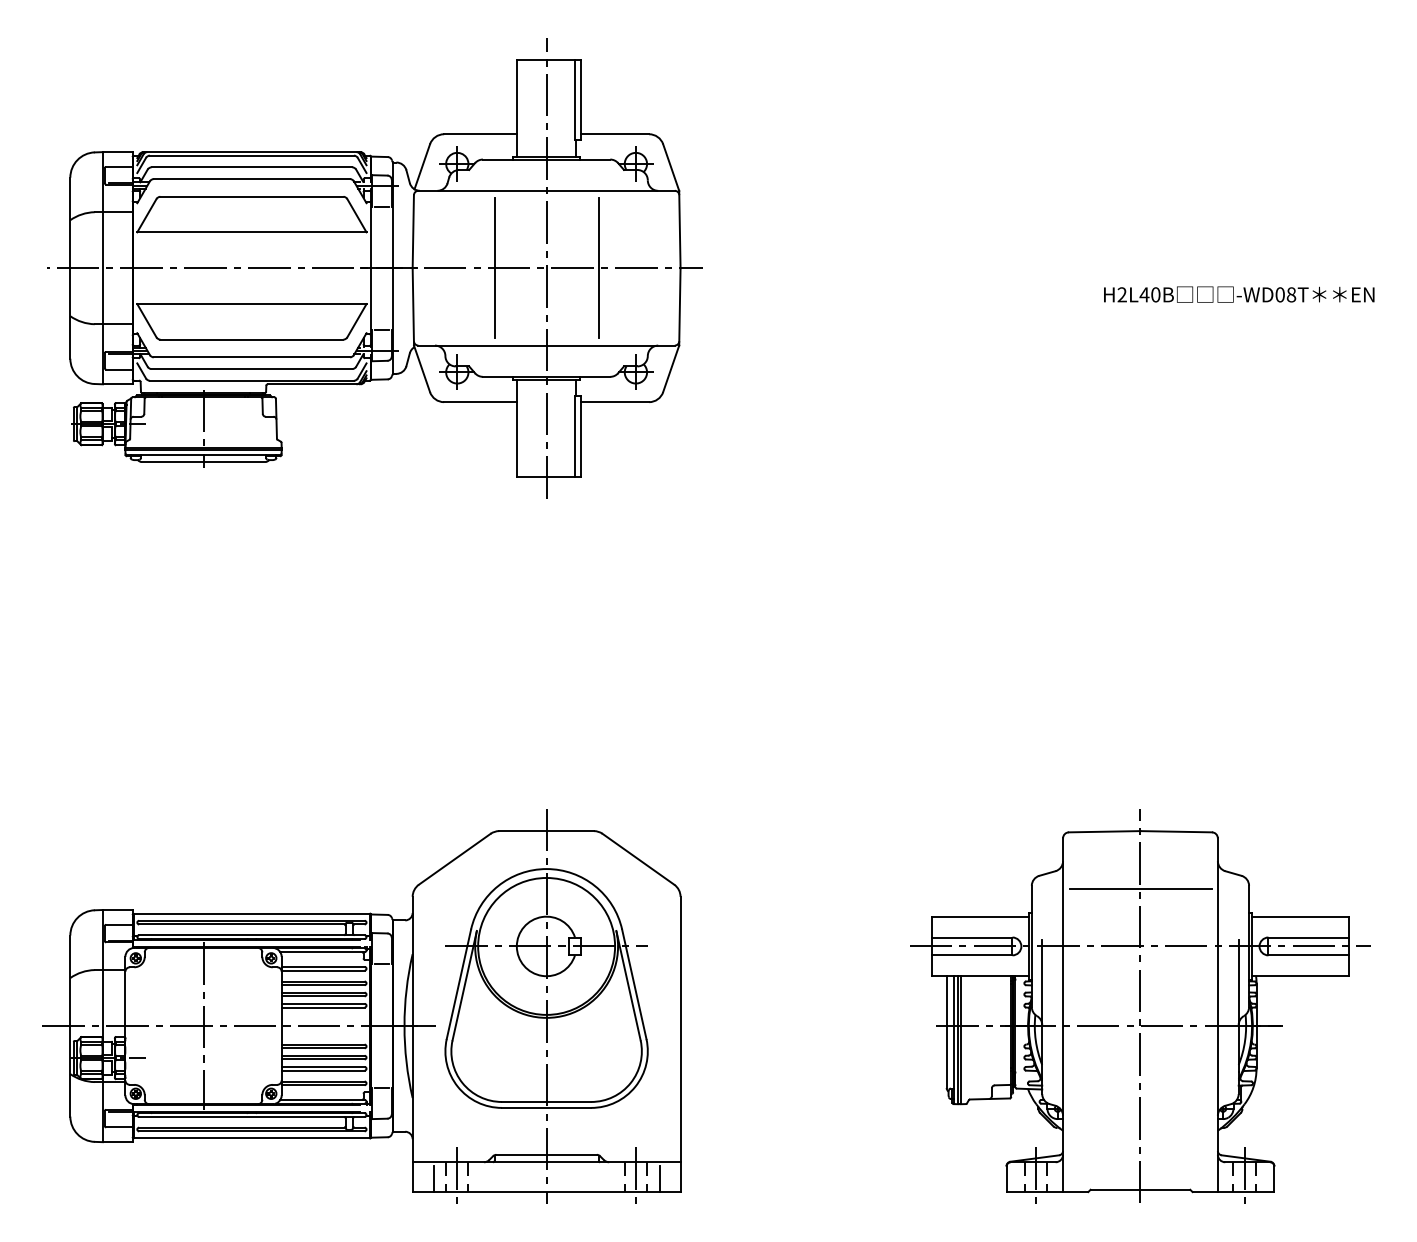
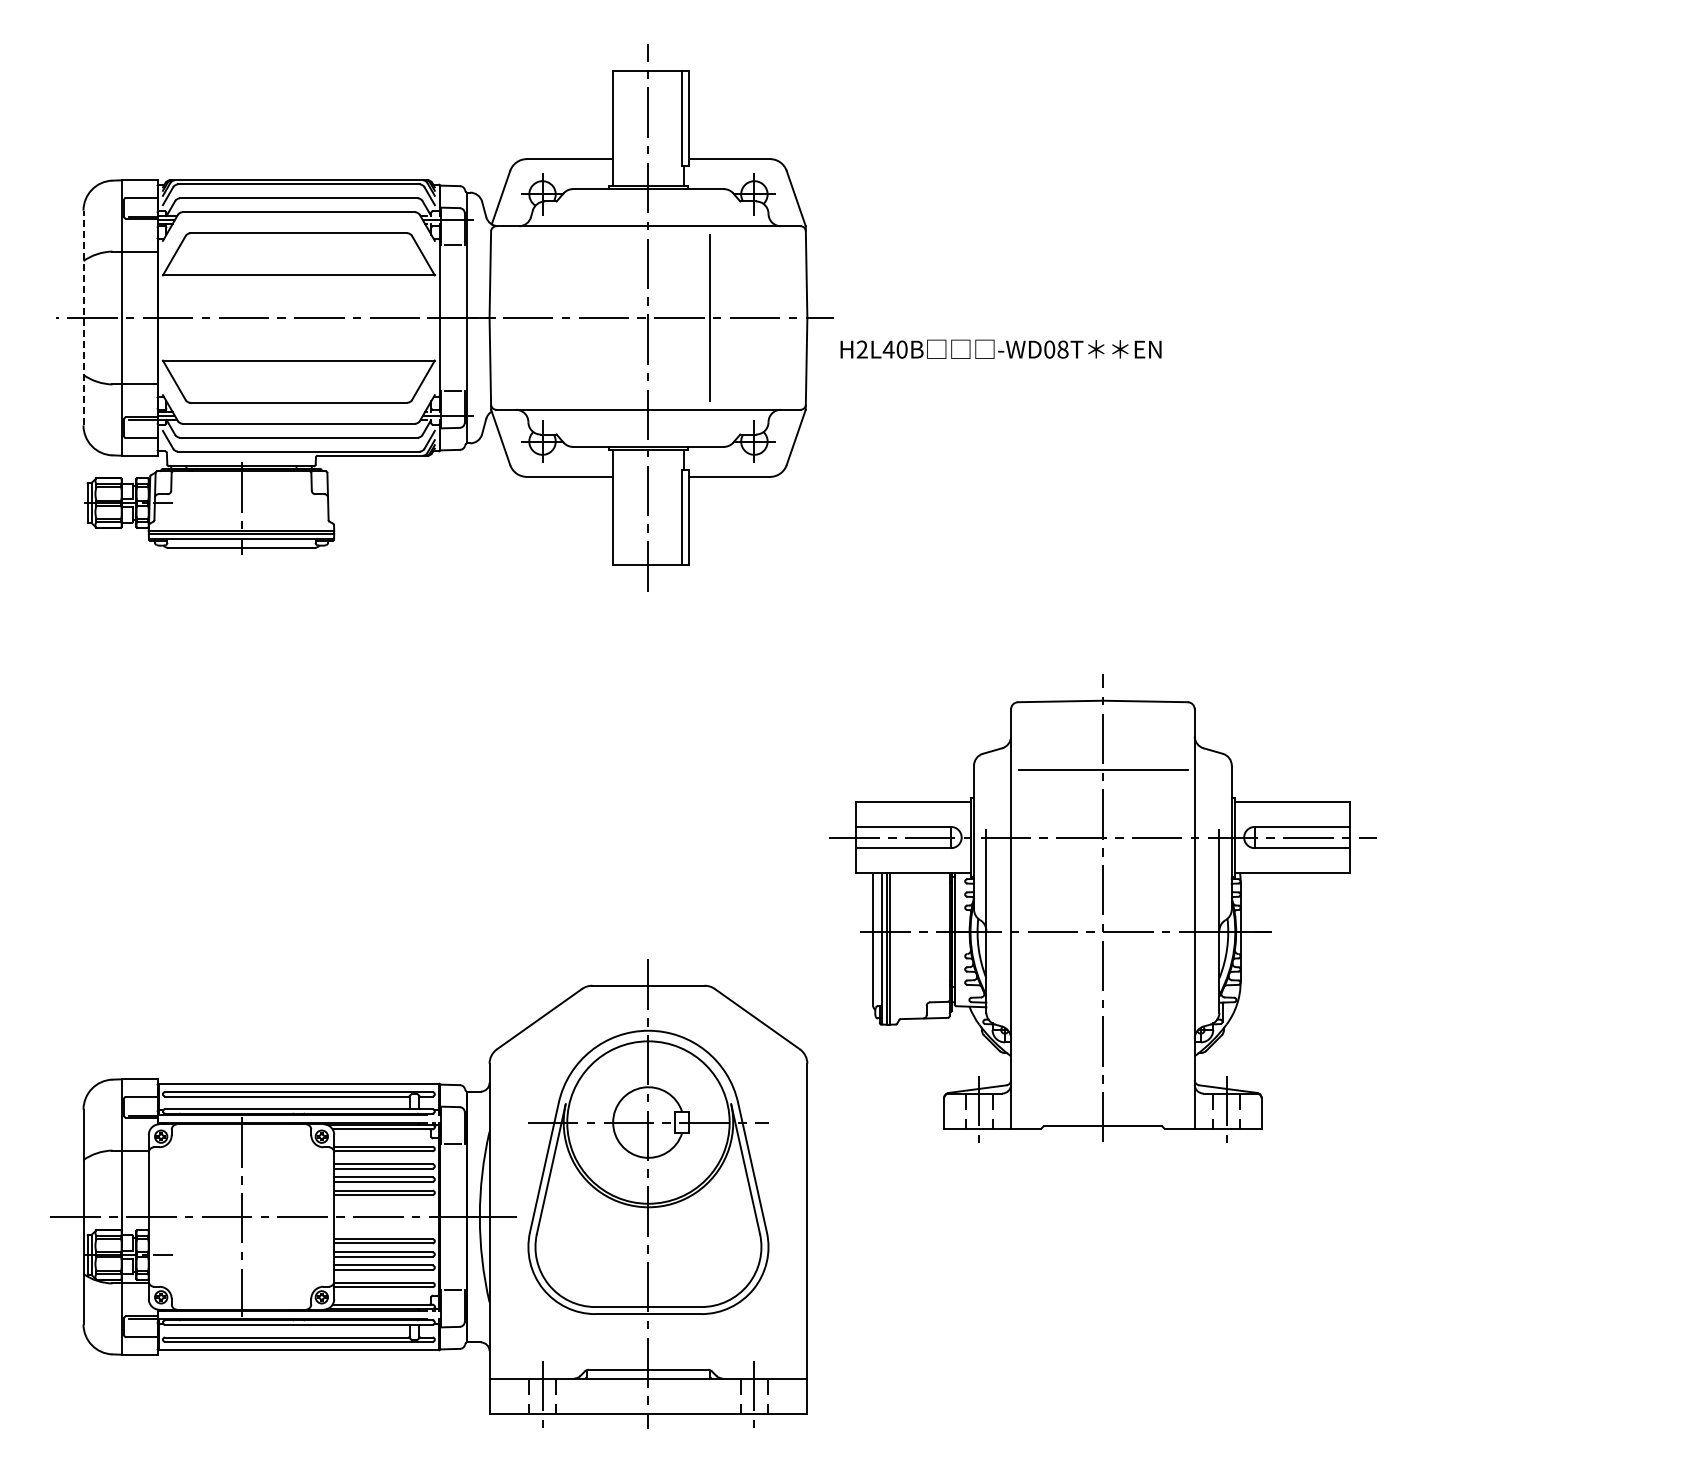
line: (70, 267) -> (83, 317), solid -> dashed
line: (494, 267) -> (586, 317), removed
text: (1238, 293) -> (1000, 348), moved
part: (1140, 1006) -> (1102, 908), moved
line: (433, 1179) -> (514, 1398), removed
line: (659, 1179) -> (782, 1398), removed

